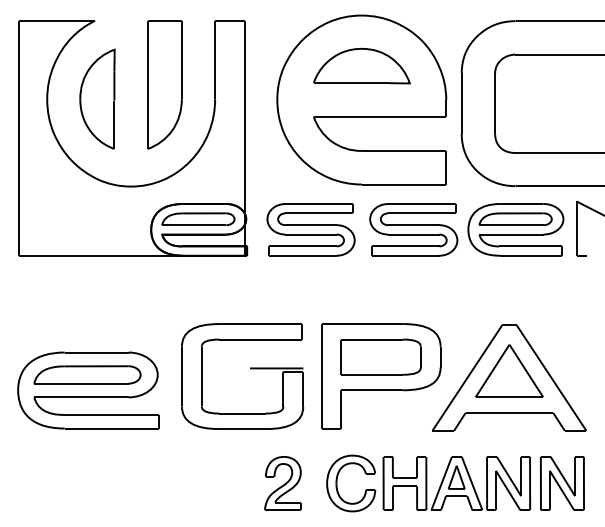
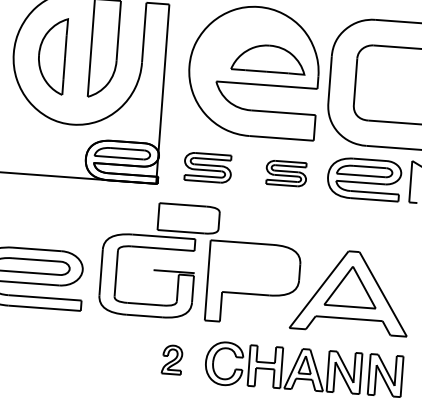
part: (361, 66) -> (268, 59), moved
part: (310, 229) -> (207, 167), size x0.7
part: (413, 229) -> (286, 173), size x0.6
part: (380, 356) -> (188, 218), moved
part: (282, 483) -> (171, 359), size x0.7

